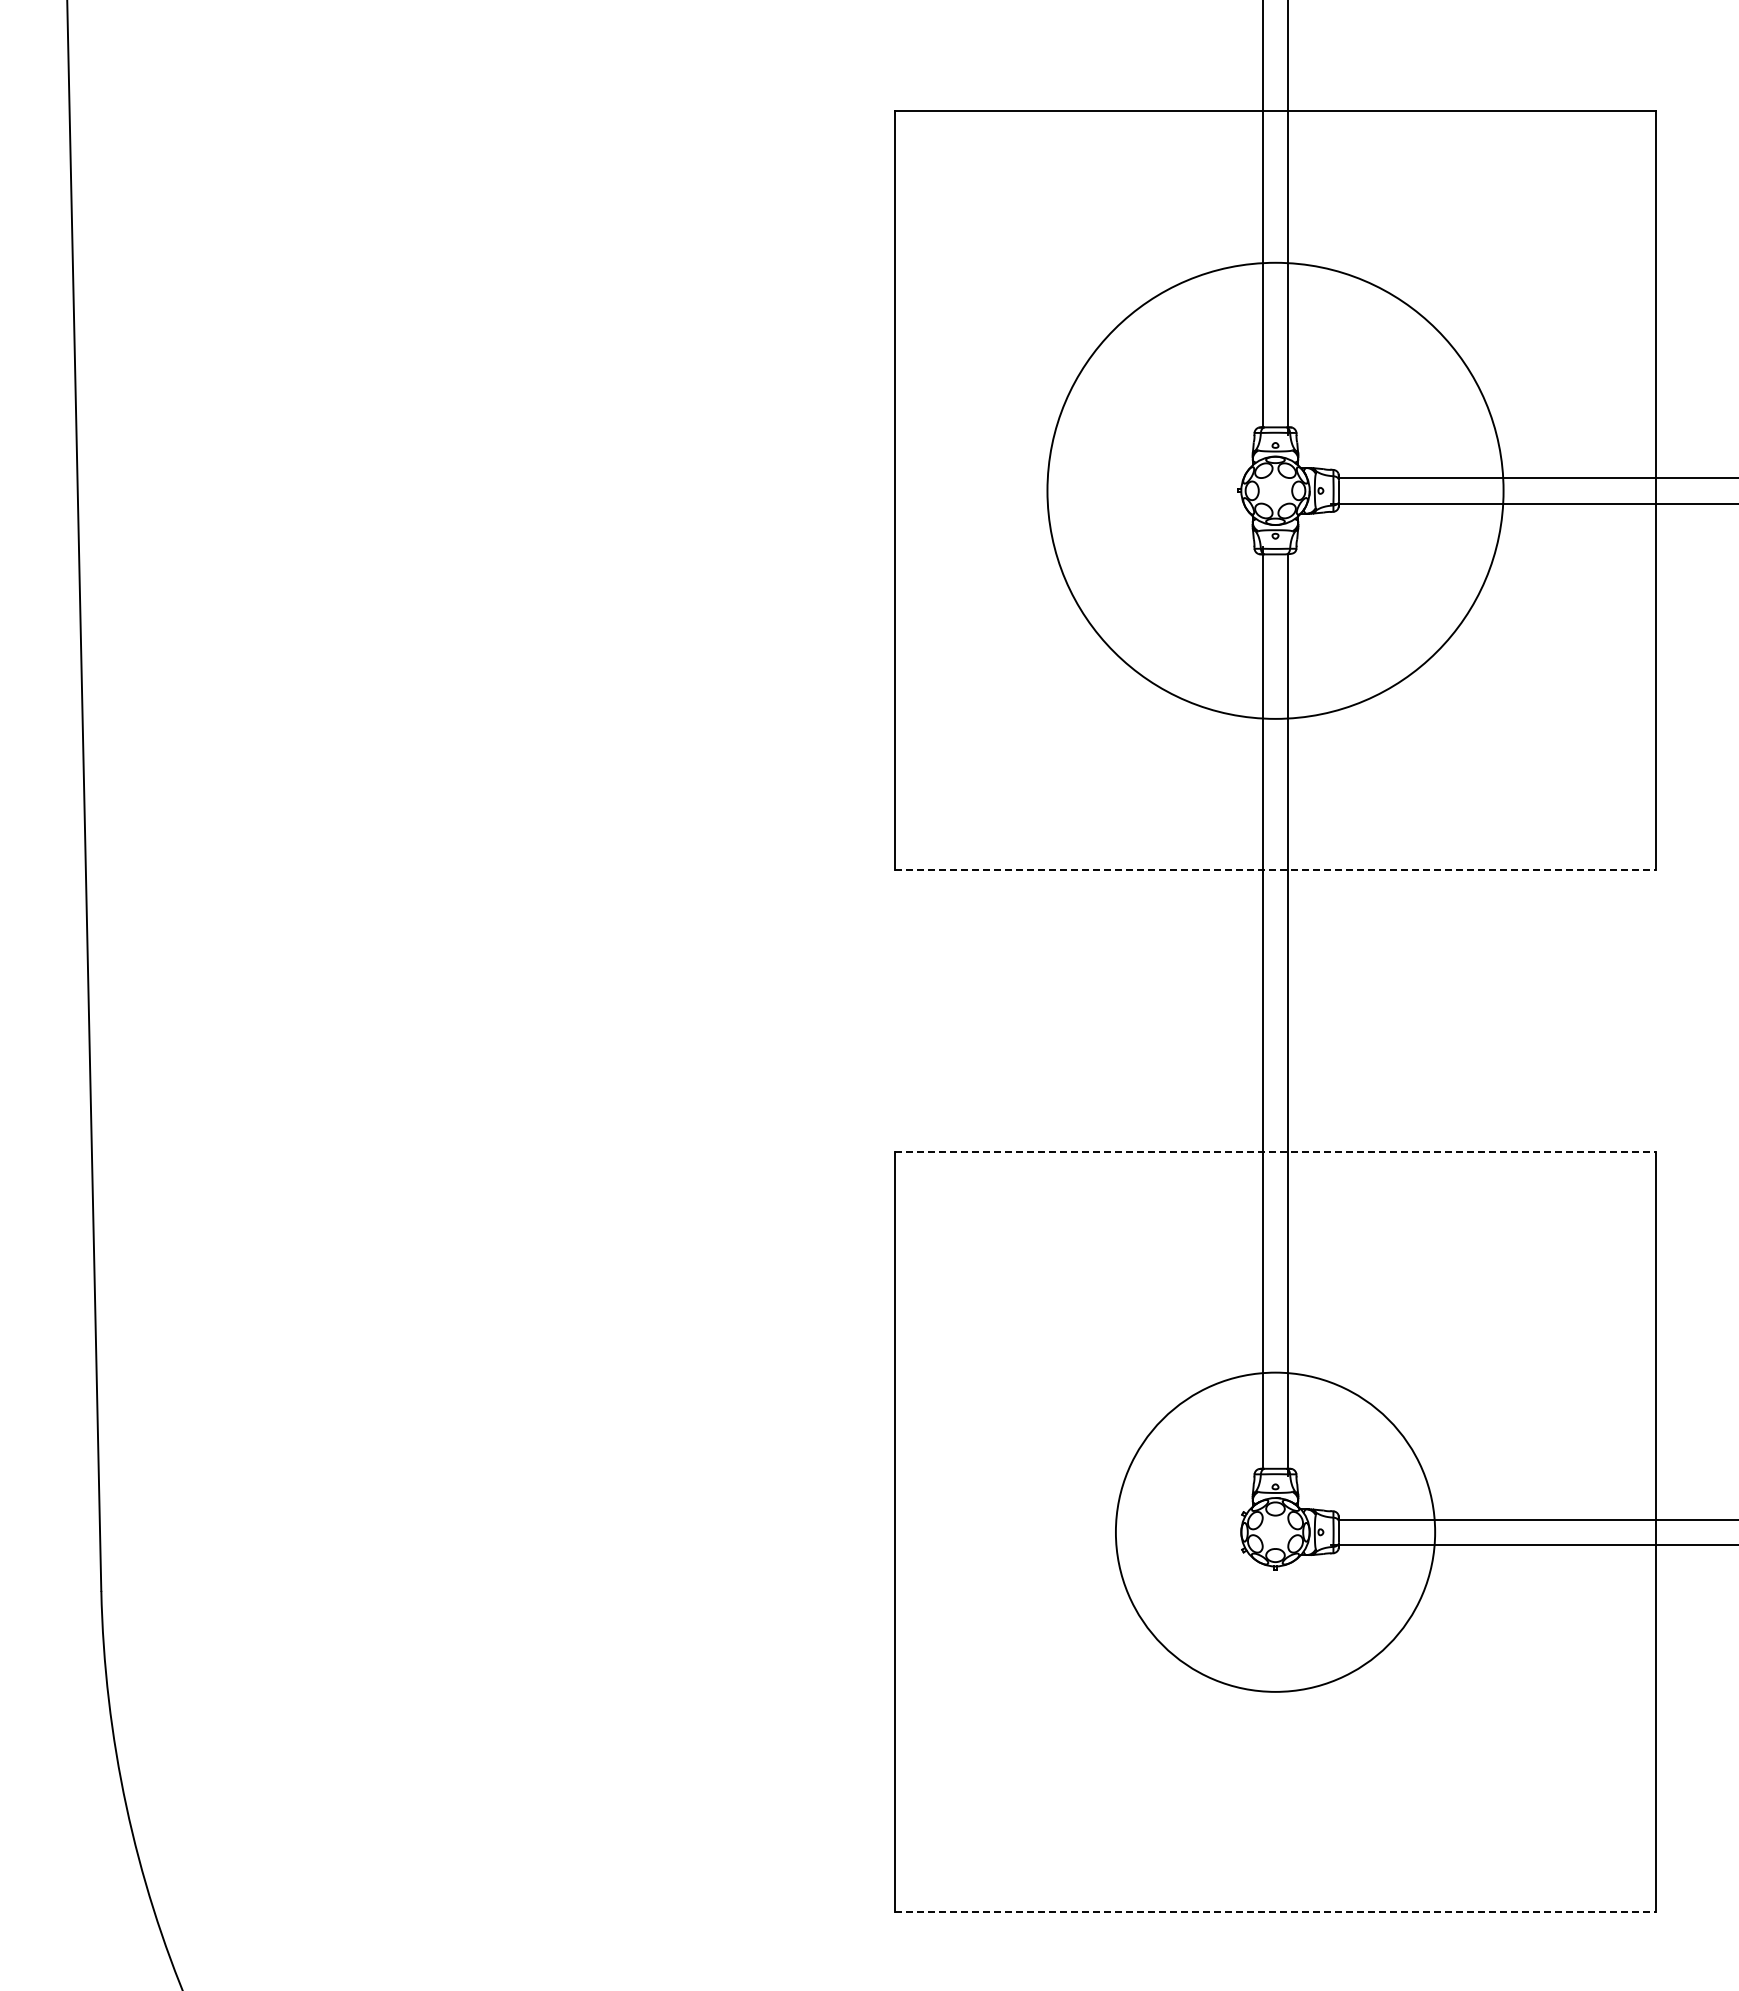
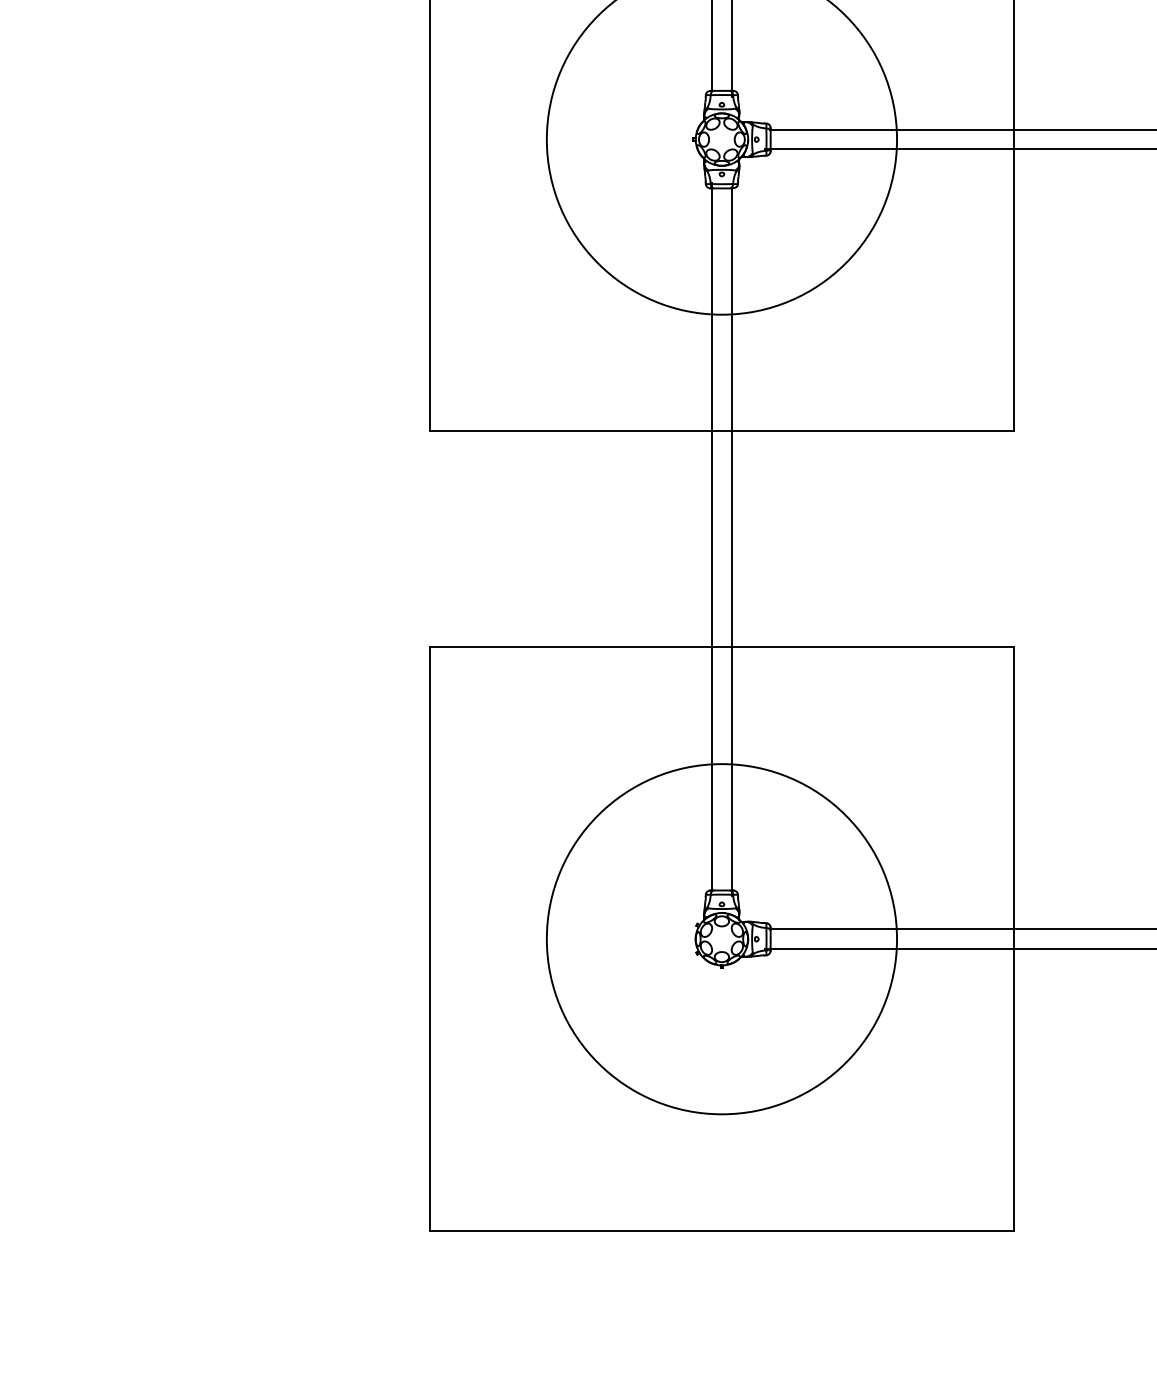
line: (1276, 869) -> (722, 430), dashed -> solid
line: (1276, 1152) -> (722, 647), dashed -> solid
circle: (1275, 1532) -> (721, 939), size x1.43
line: (1276, 1912) -> (722, 1231), dashed -> solid

